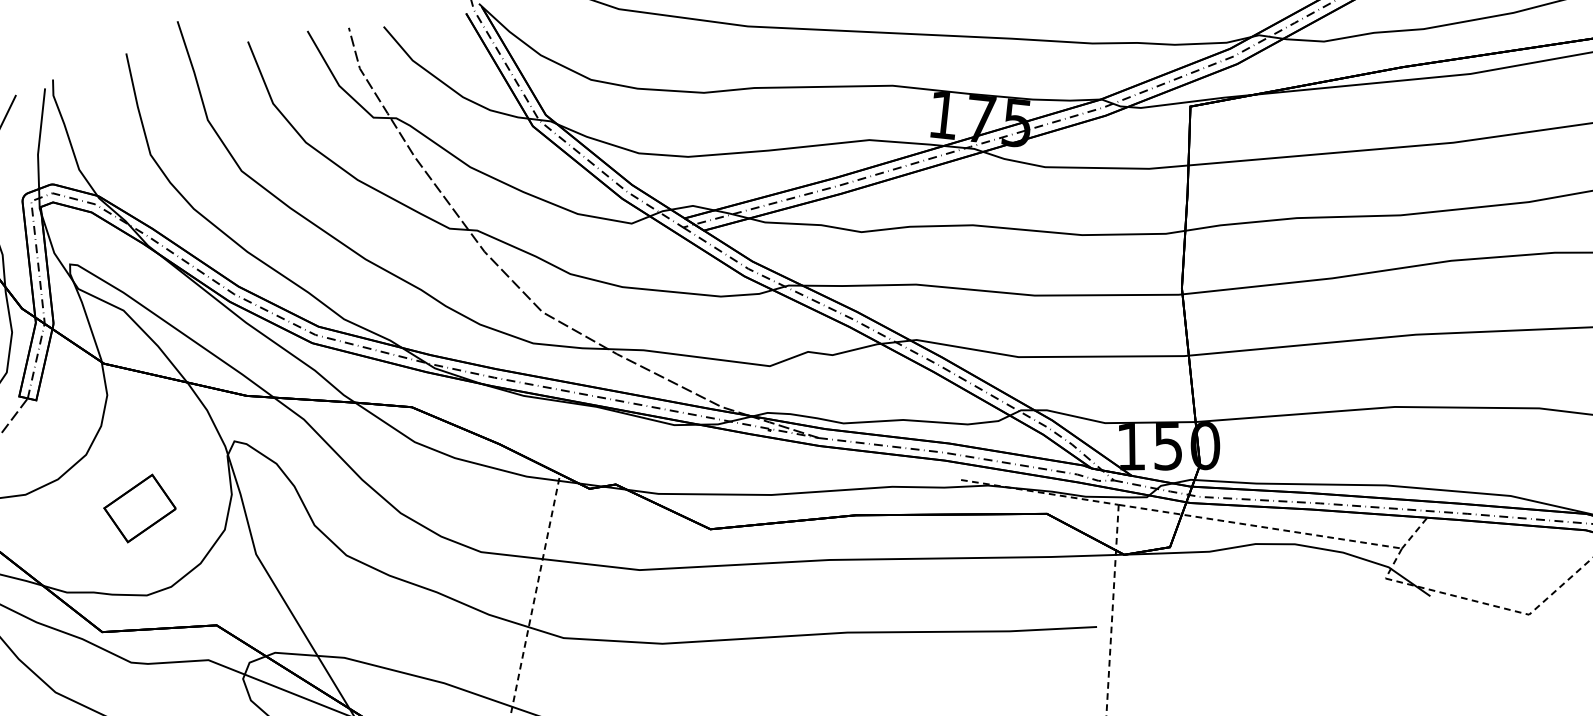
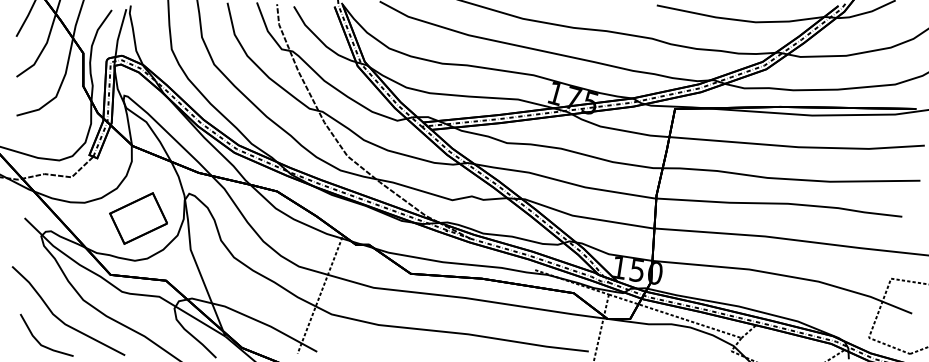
part: (139, 508) -> (138, 218), size x1.67

